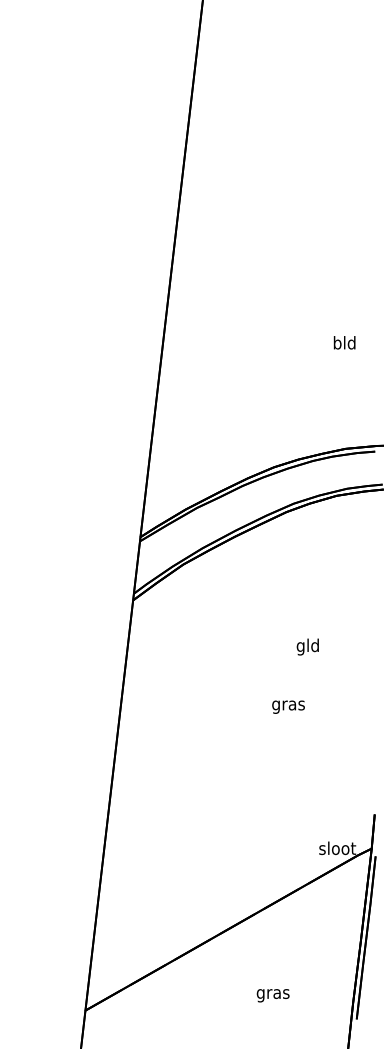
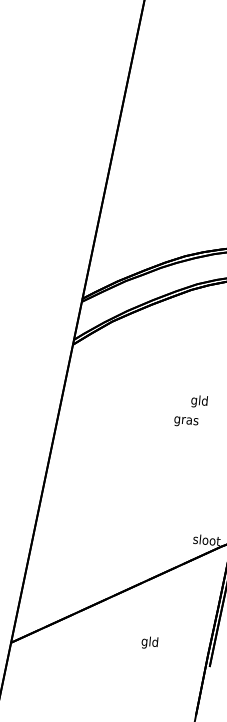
text: (307, 646) -> (199, 401), moved
text: (288, 706) -> (186, 421), moved
text: (272, 993) -> (149, 642), gras -> gld

